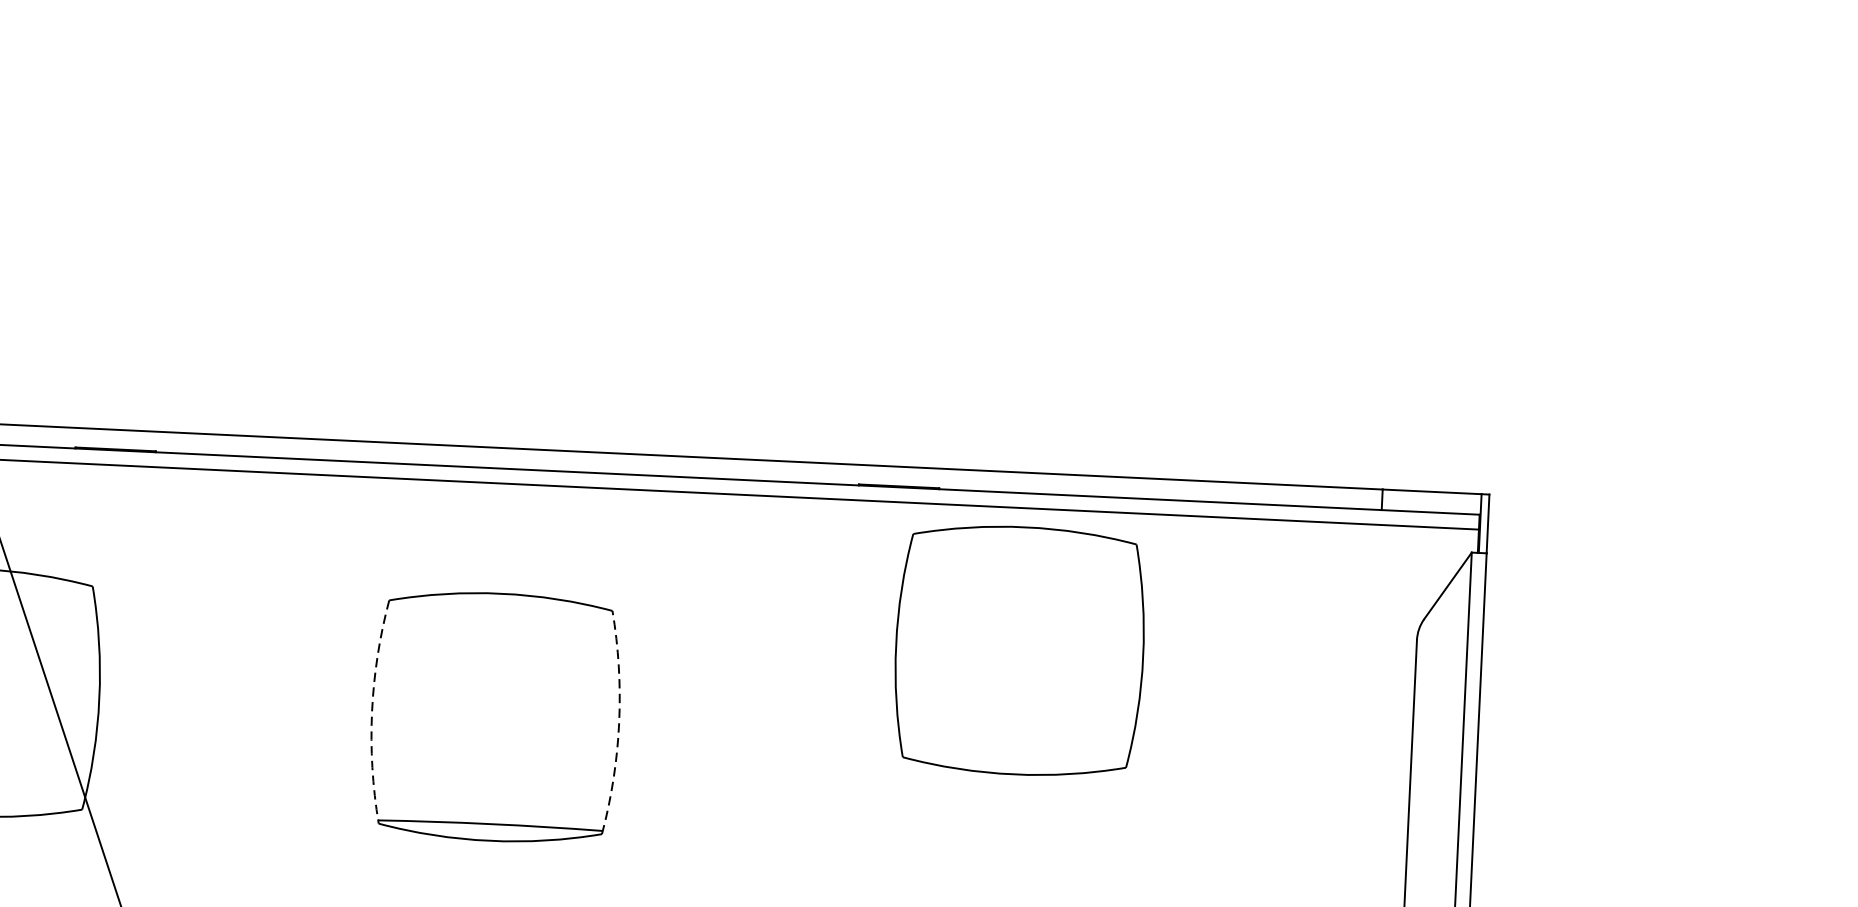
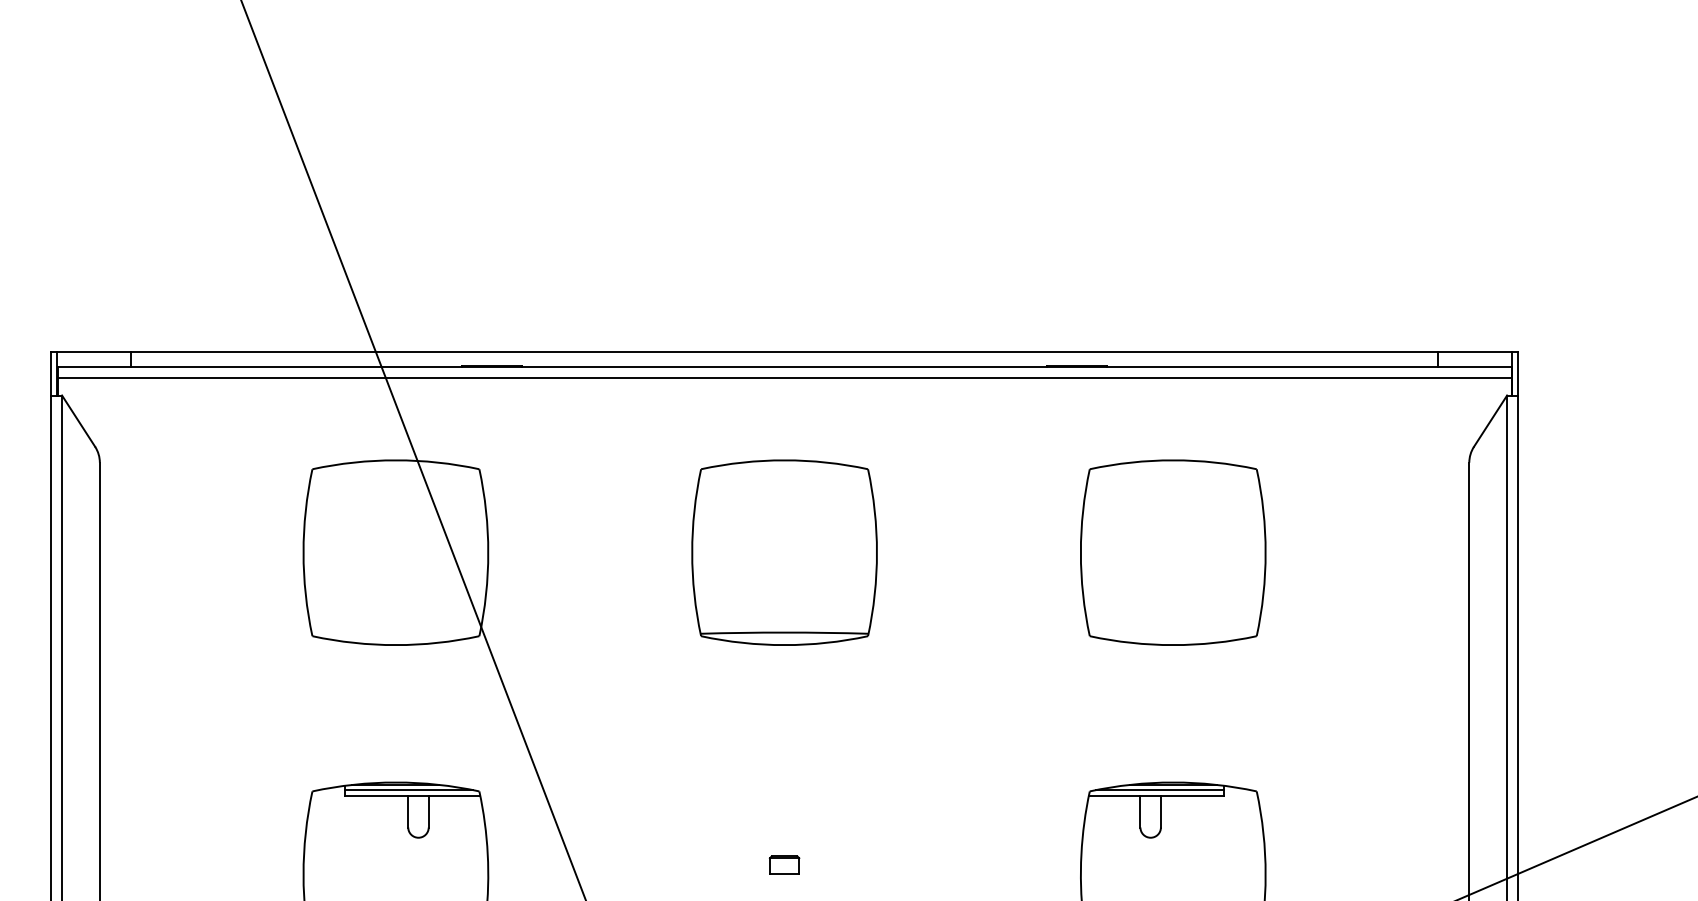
part: (1020, 650) -> (1173, 552), moved
arc: (372, 711) -> (692, 552), dashed -> solid
arc: (618, 722) -> (876, 552), dashed -> solid

